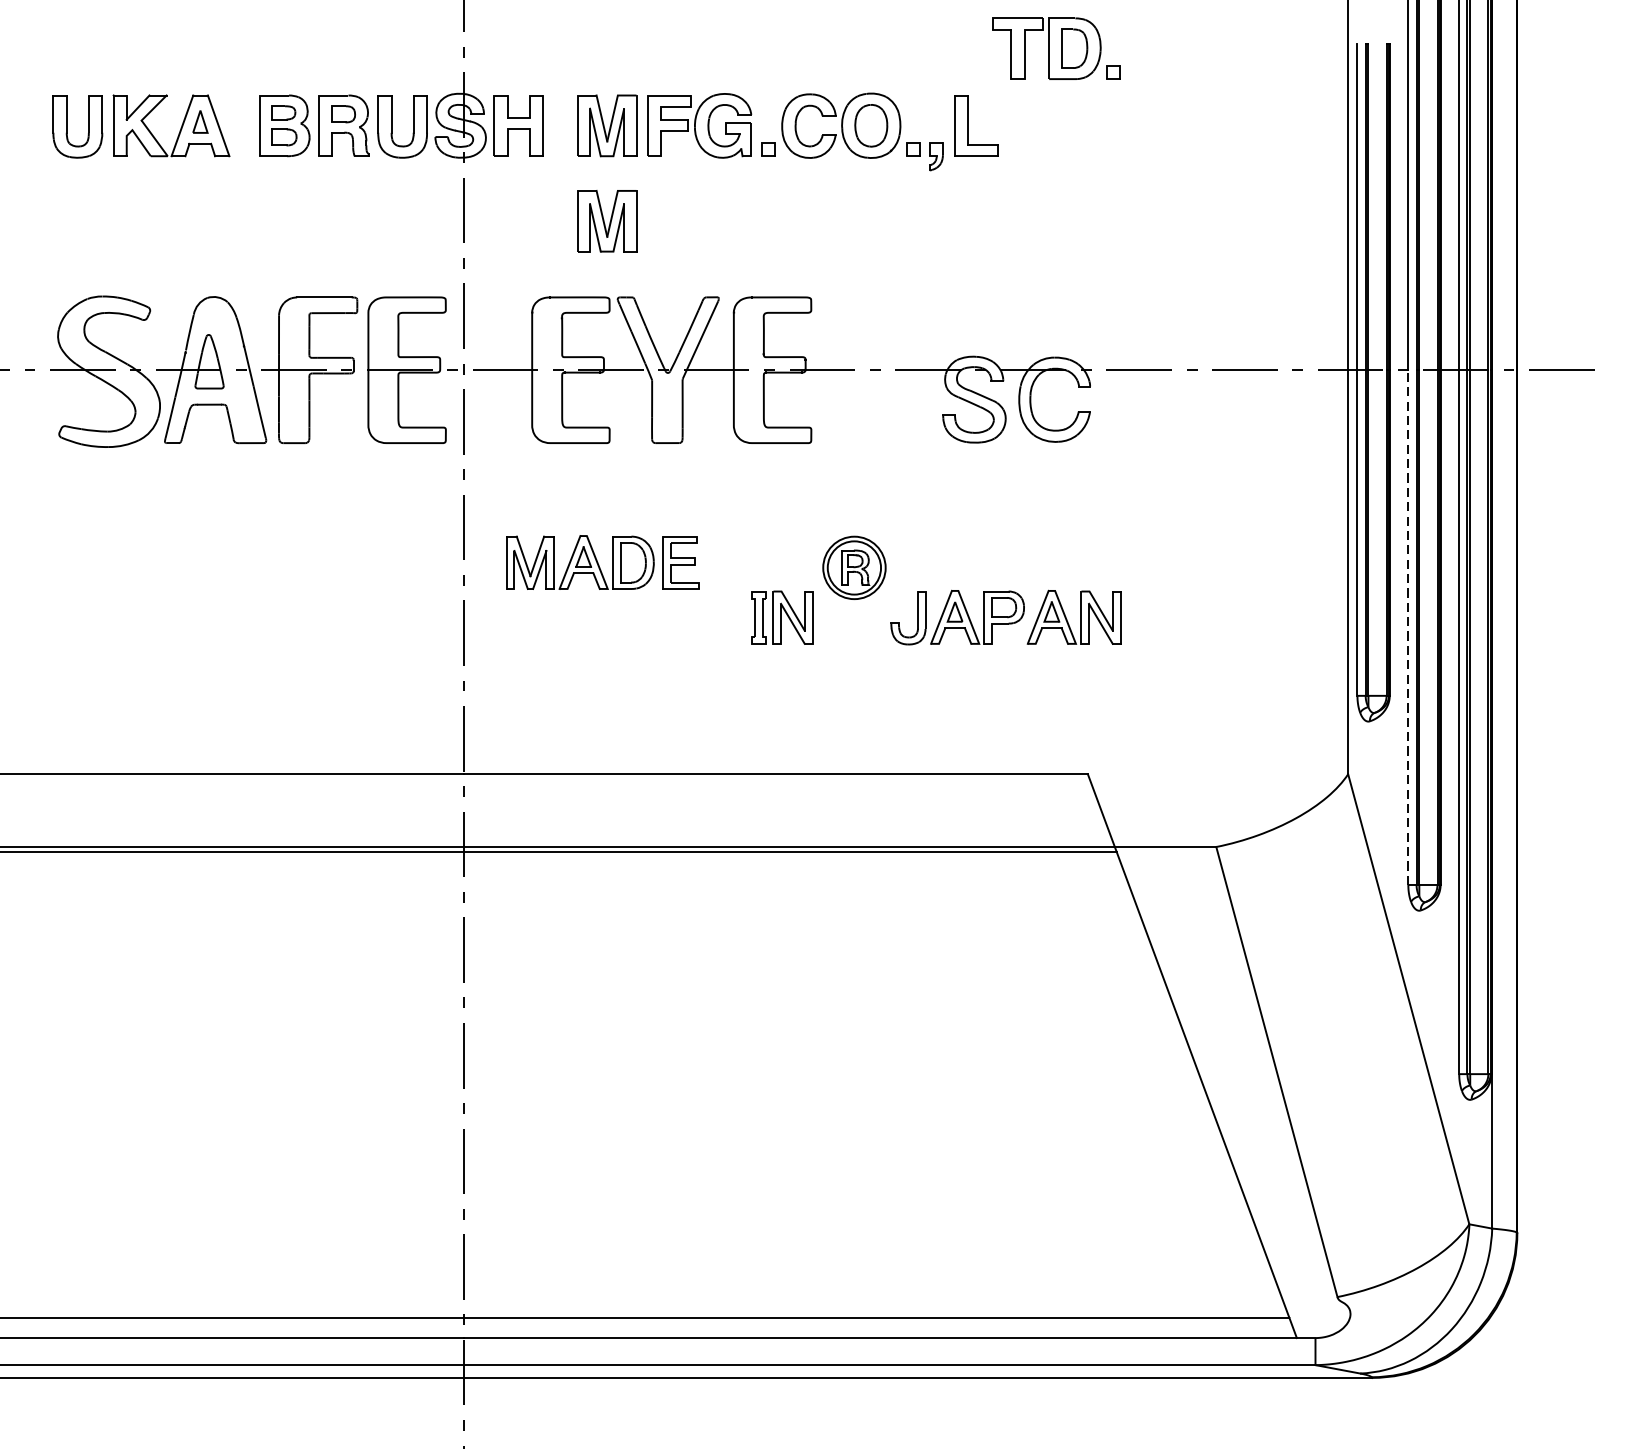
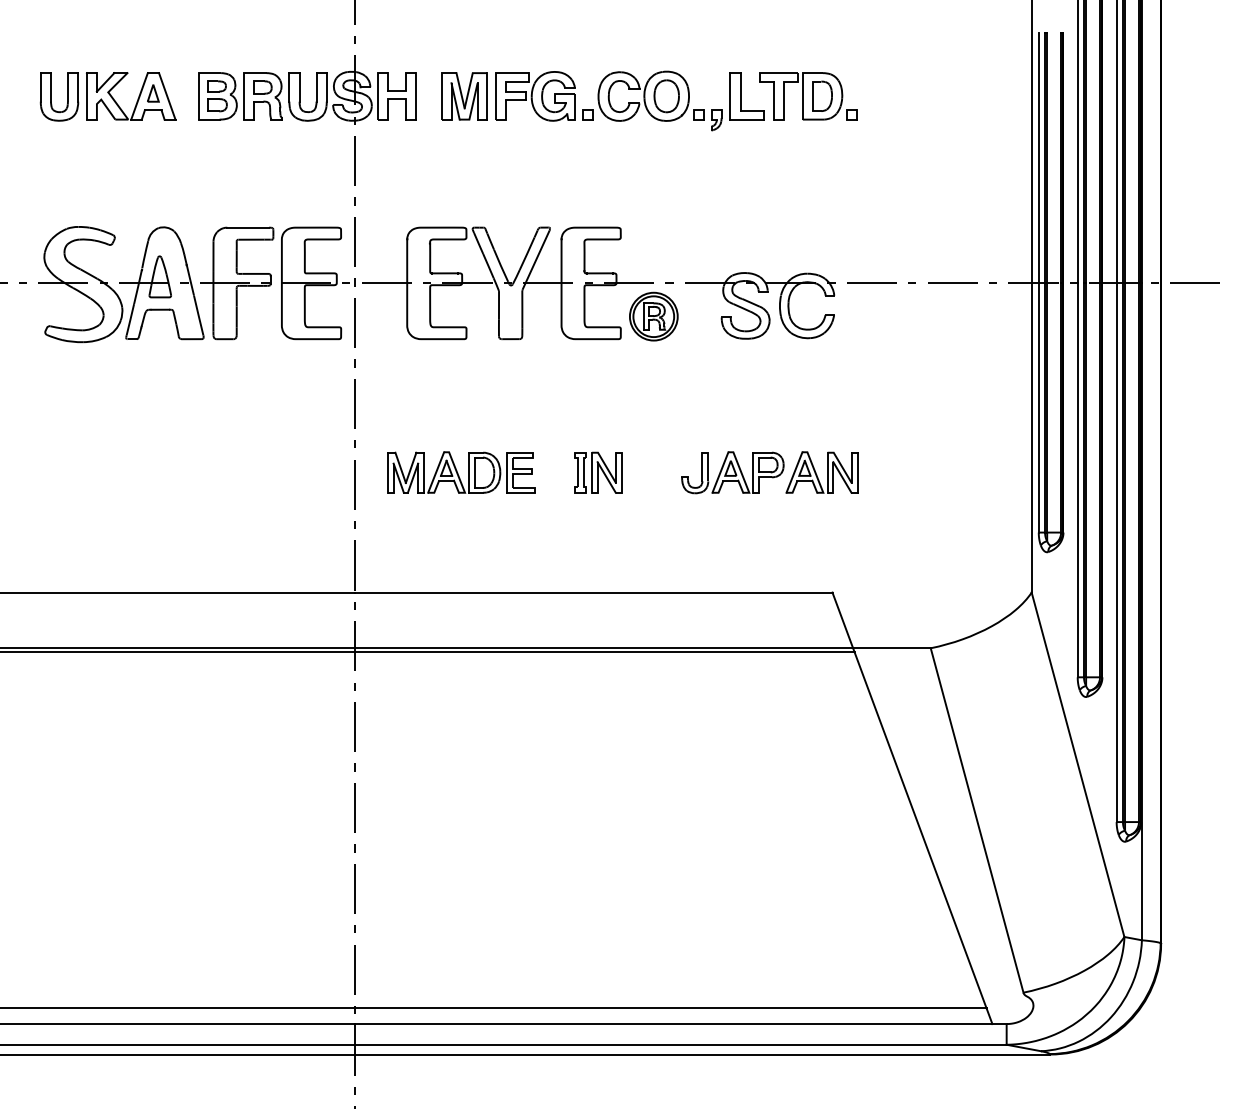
part: (1056, 48) -> (808, 96), moved
part: (607, 221) -> (464, 169), removed
part: (603, 562) -> (461, 472), moved
part: (854, 567) -> (653, 316), moved
line: (1408, 626) -> (1077, 479), dashed -> solid

